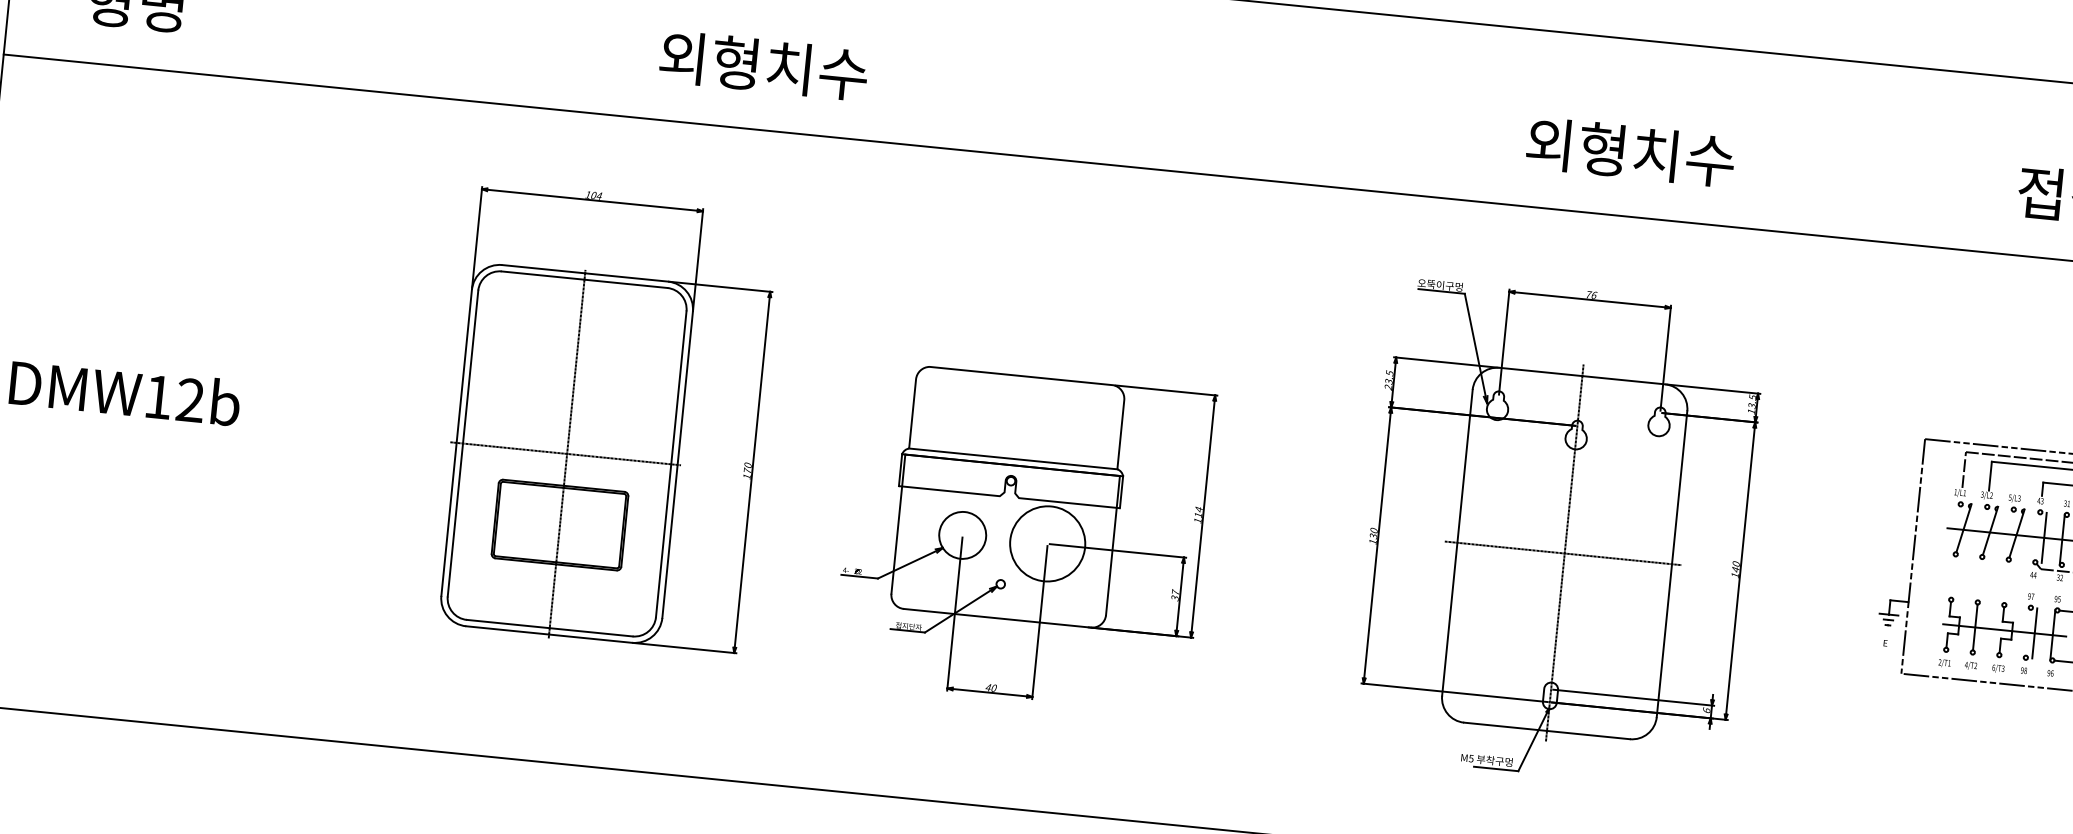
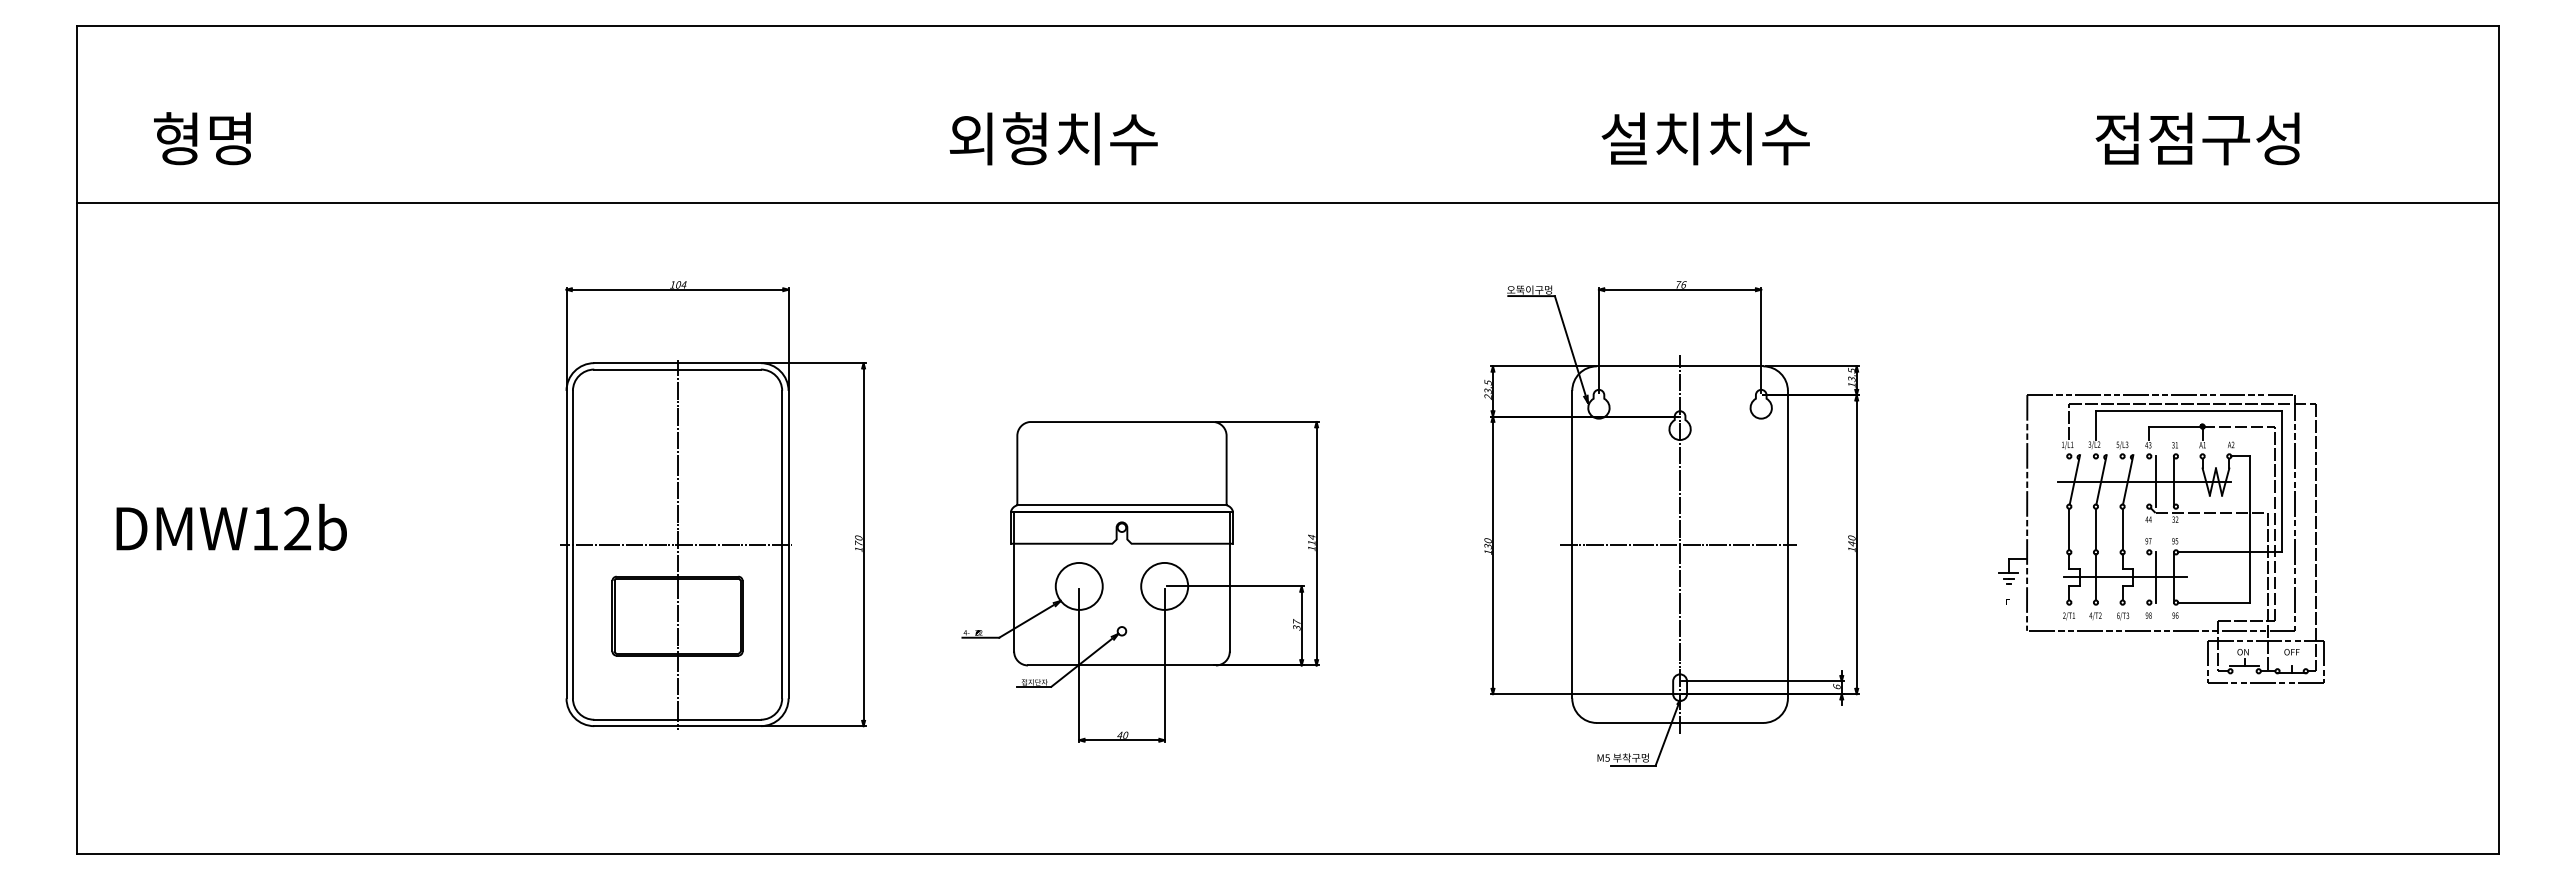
text: (763, 65) -> (1053, 138), moved
text: (1574, 146) -> (1649, 138), 외형치수 -> 설치치수
circle: (1047, 542) -> (1164, 585), size x0.62
line: (1953, 577) -> (2069, 529), added
line: (1979, 579) -> (2095, 529), added
line: (2006, 582) -> (2122, 529), added

